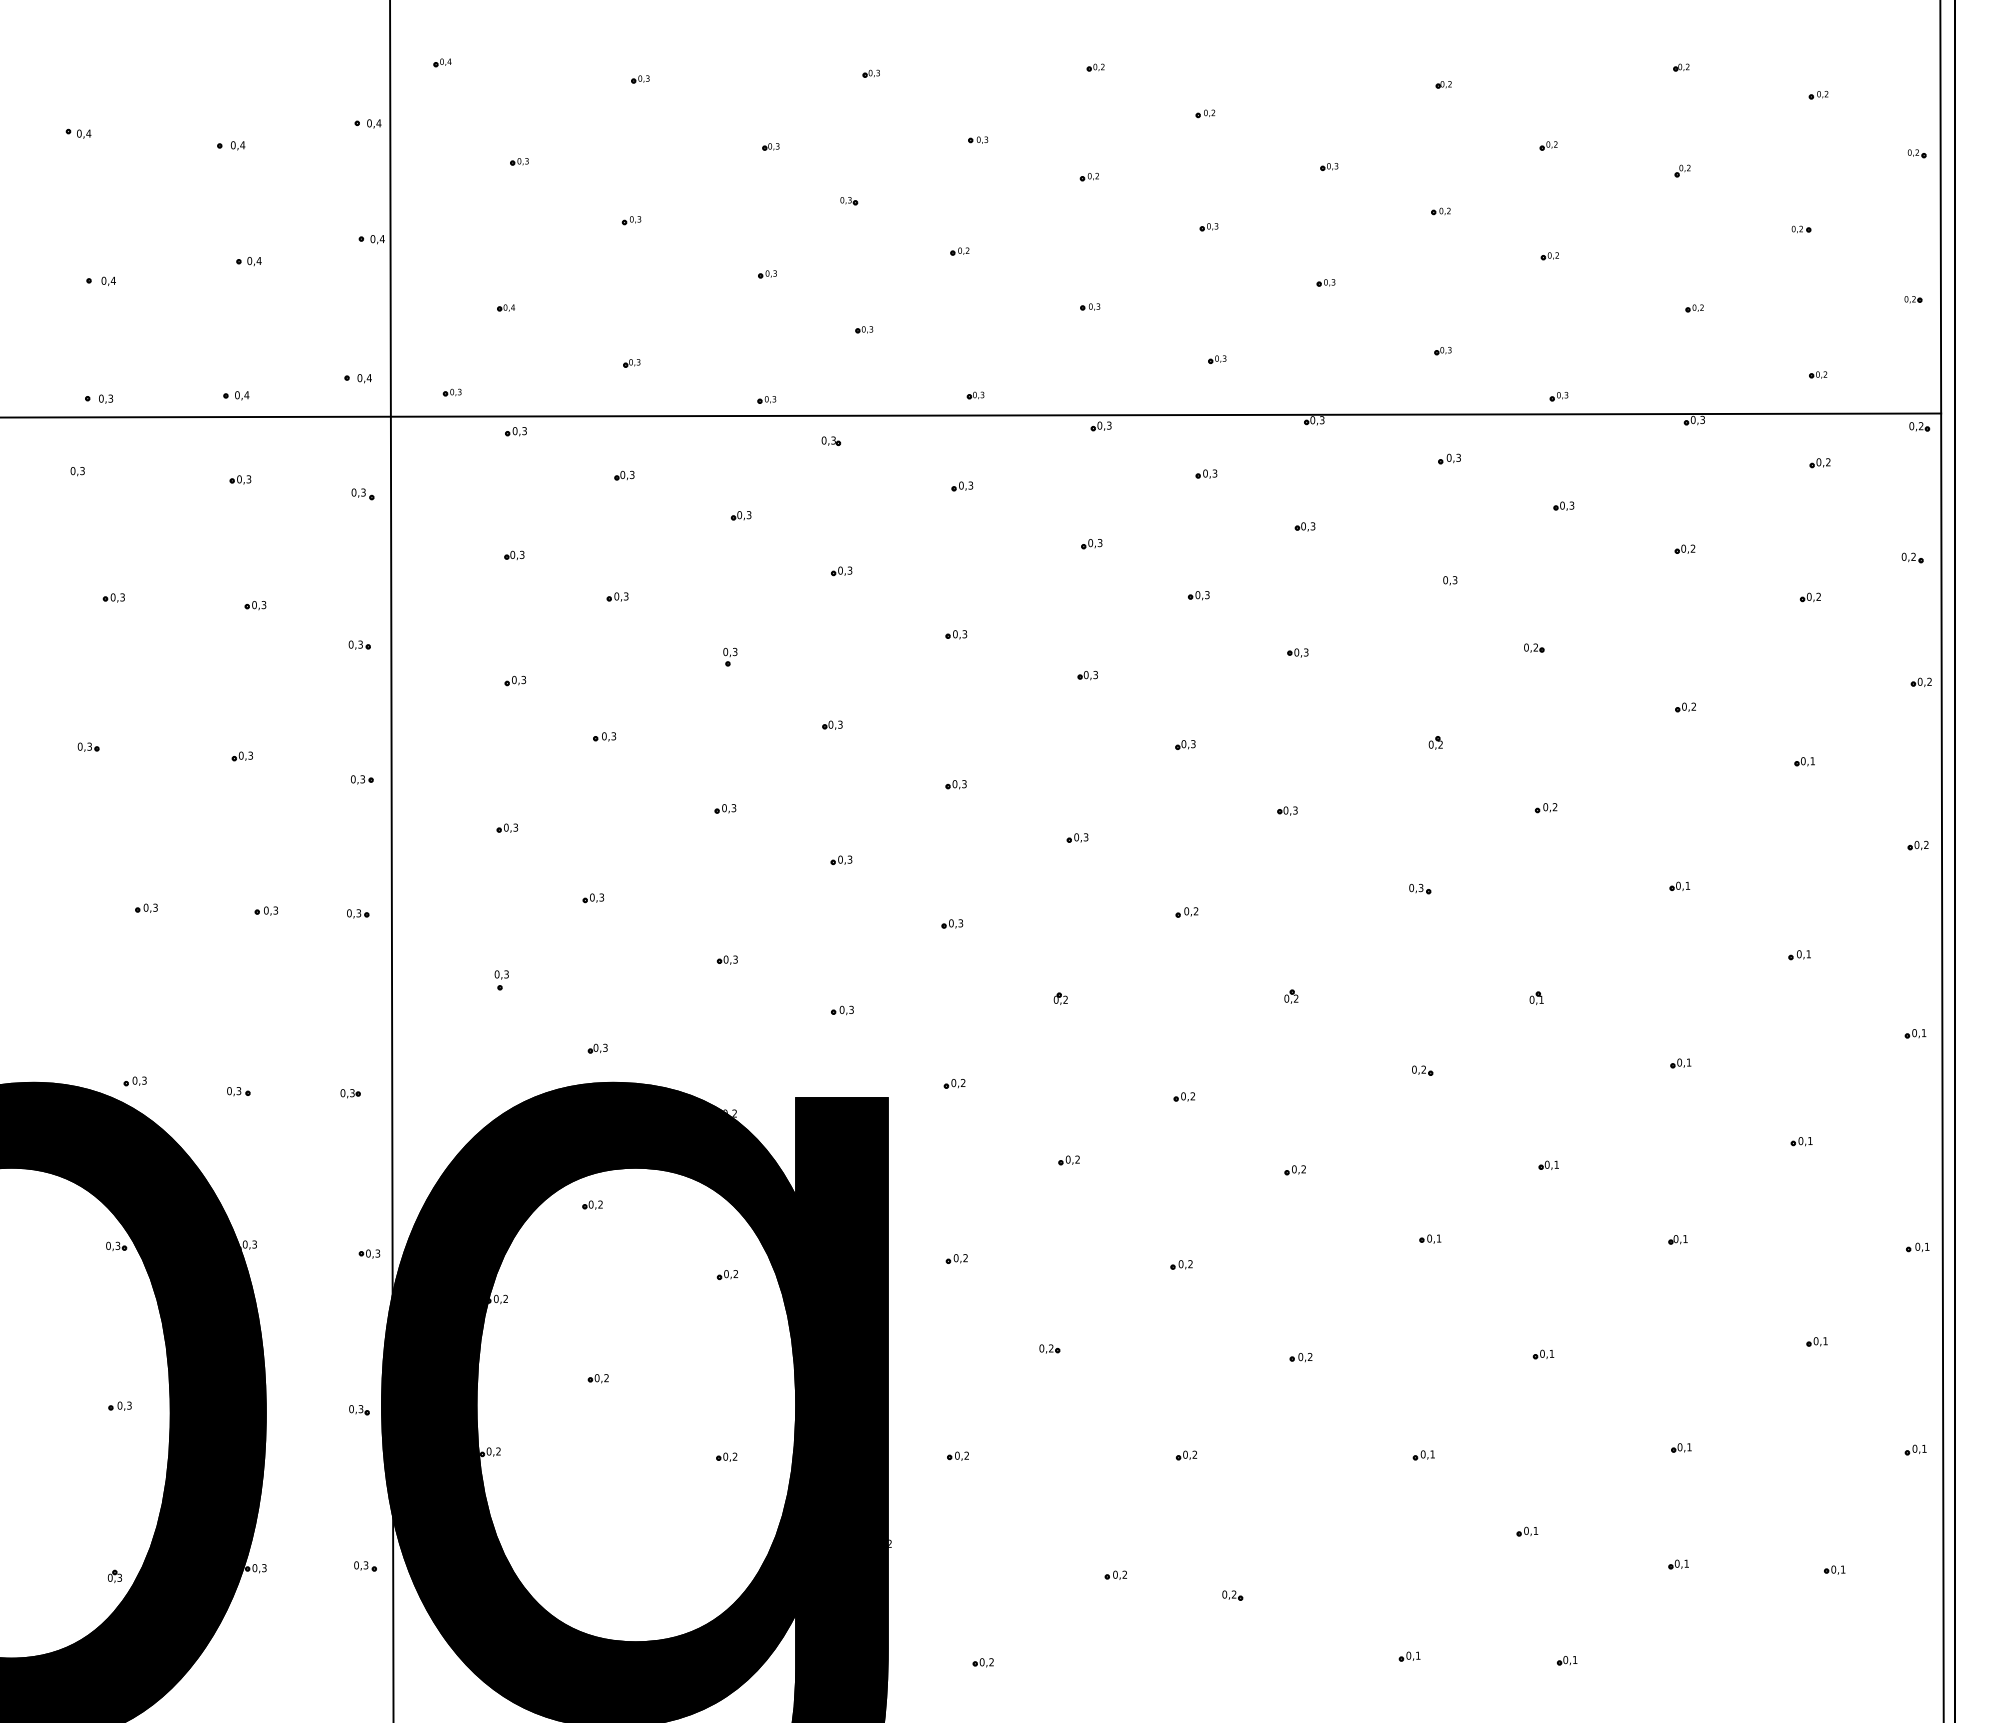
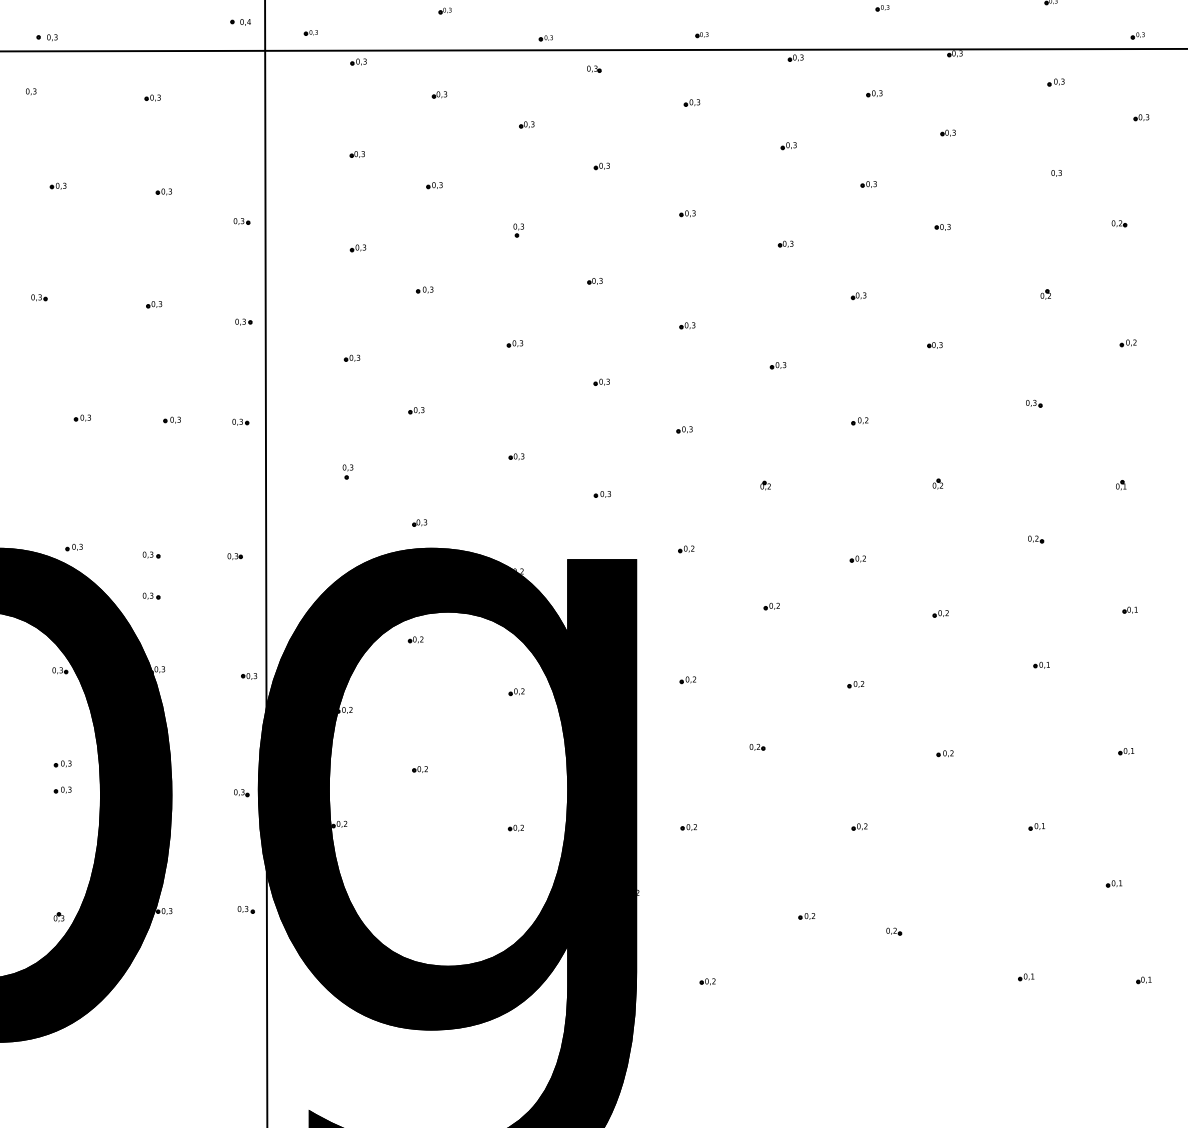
part: (236, 395) -> (149, 35), removed
part: (362, 494) -> (243, 108), removed
part: (238, 1146) -> (151, 596), added
part: (119, 1370) -> (62, 763), added

